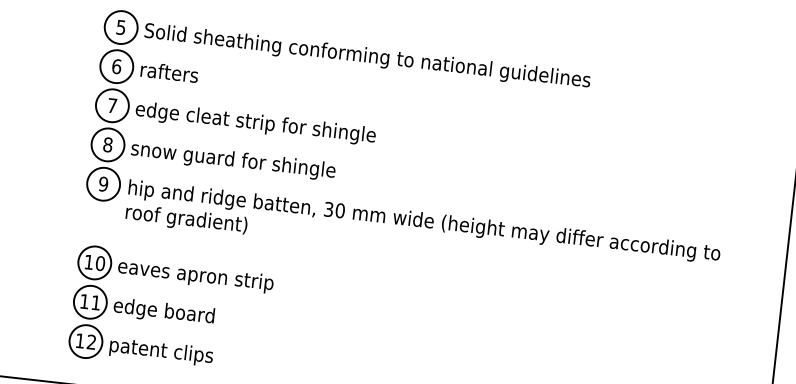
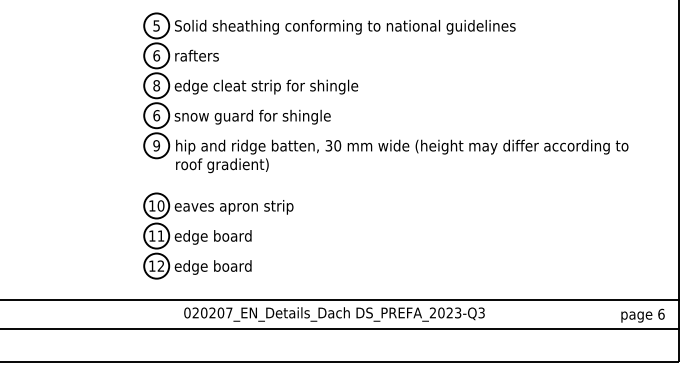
text: (112, 105) -> (156, 85), 7 -> 8
text: (107, 144) -> (156, 115), 8 -> 6
text: (160, 351) -> (213, 267), patent clips -> edge board

